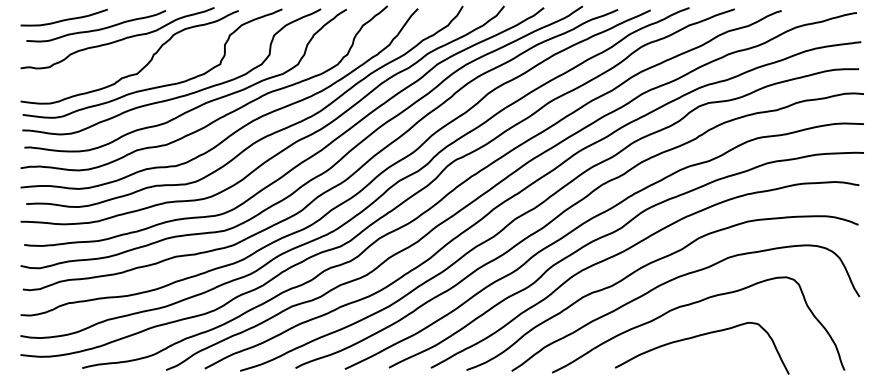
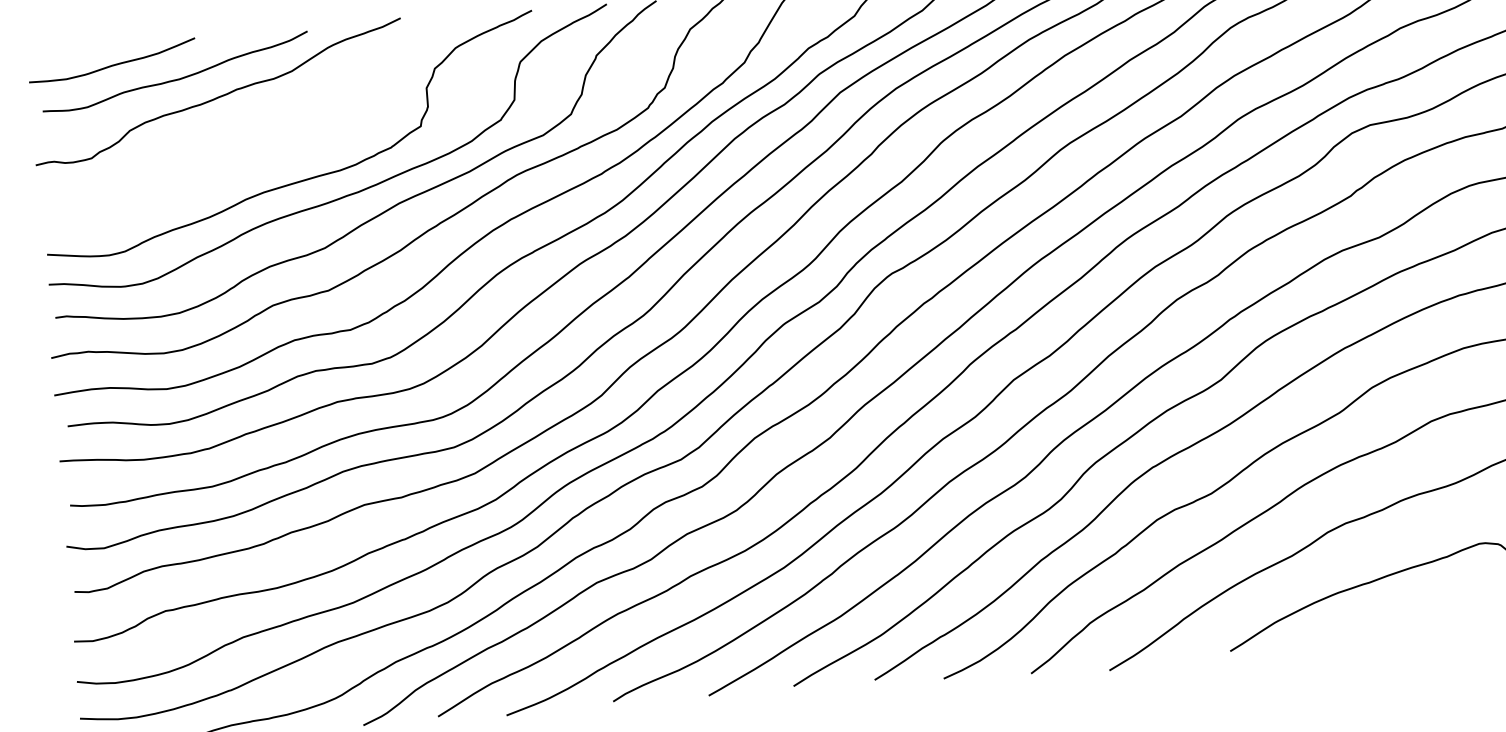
curve: (141, 68) -> (269, 146), removed

